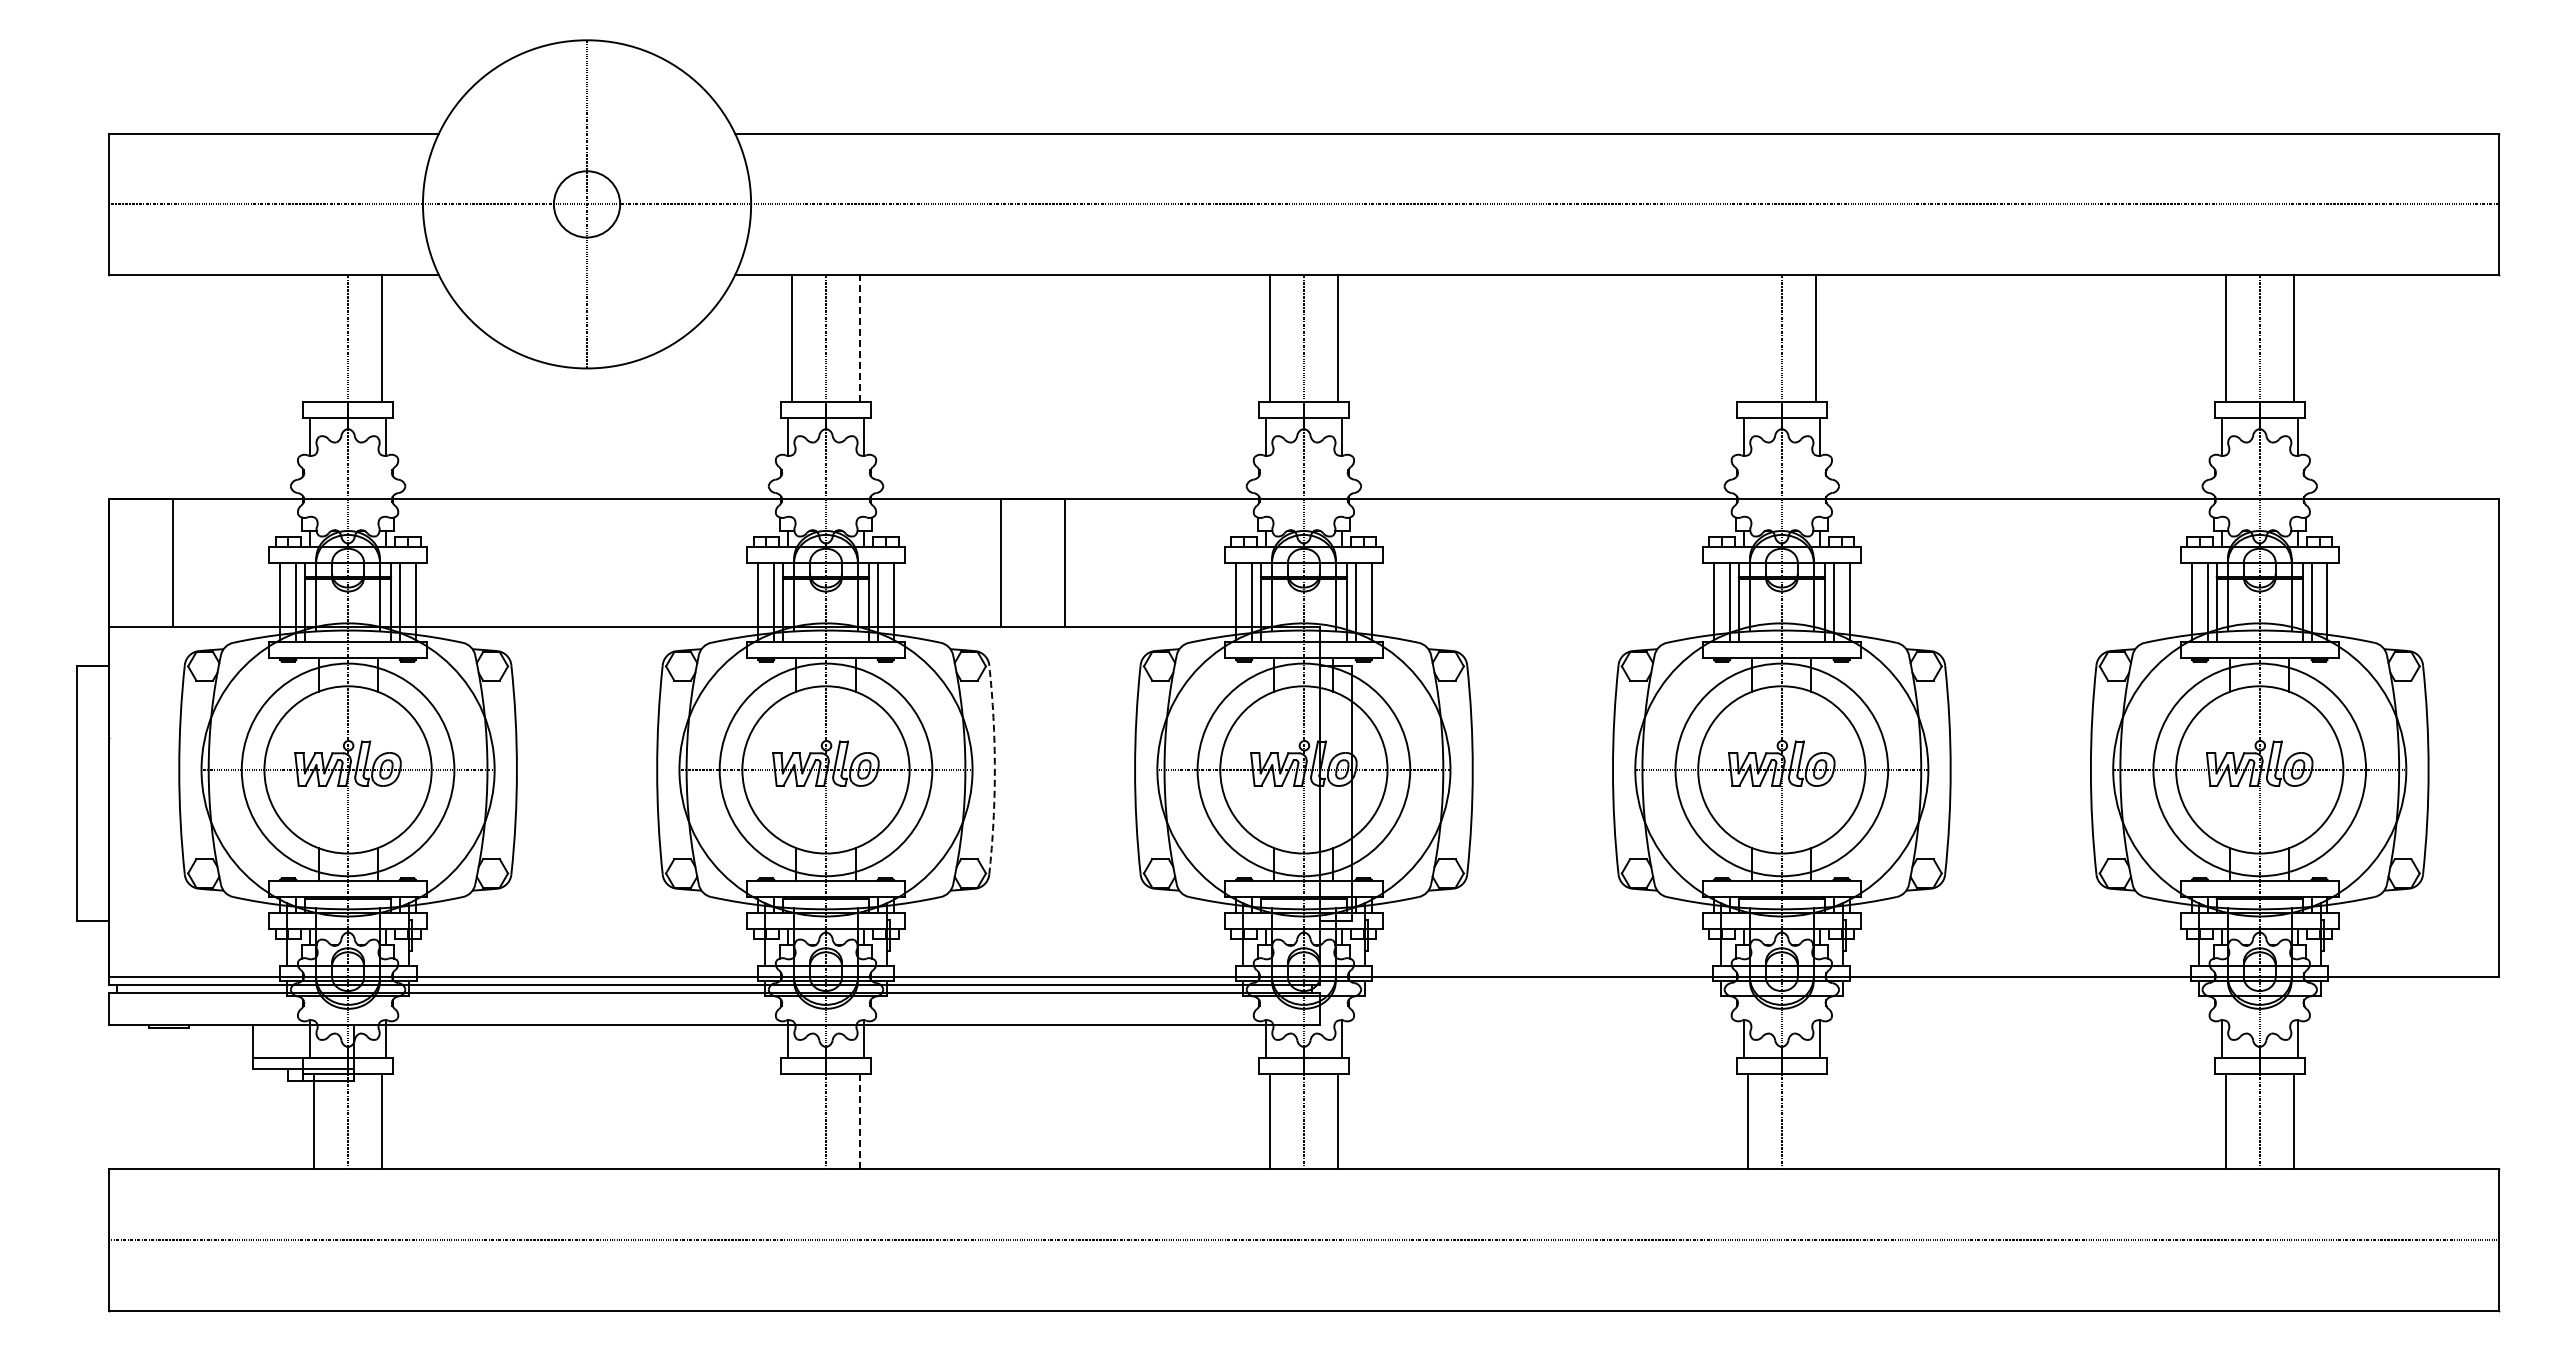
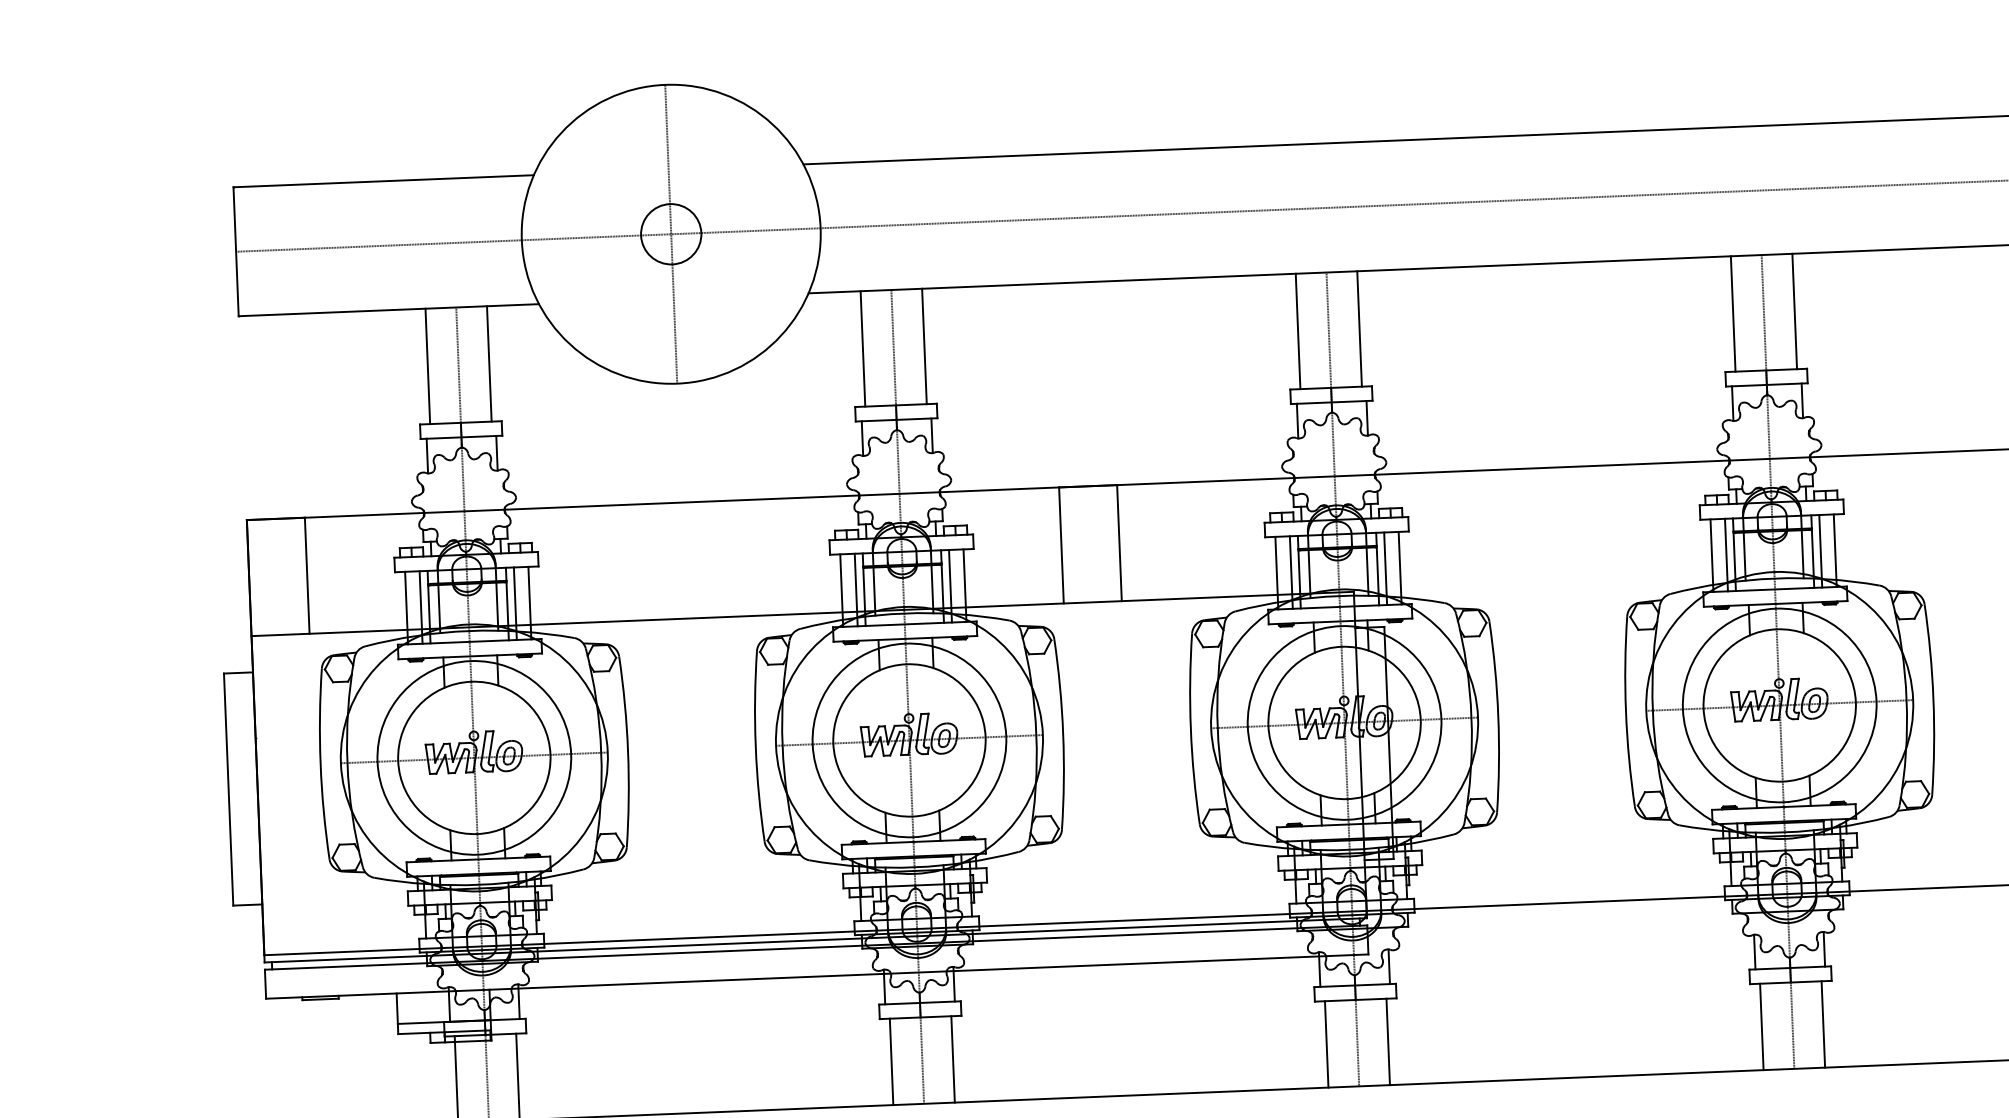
line: (314, 338) -> (427, 366), added
line: (859, 338) -> (924, 346), dashed -> solid
line: (1748, 338) -> (1733, 313), added
arc: (994, 769) -> (1062, 733), dashed -> solid
line: (792, 1121) -> (891, 1061), added
line: (1815, 1121) -> (1823, 1024), added
line: (859, 1122) -> (952, 1060), dashed -> solid

